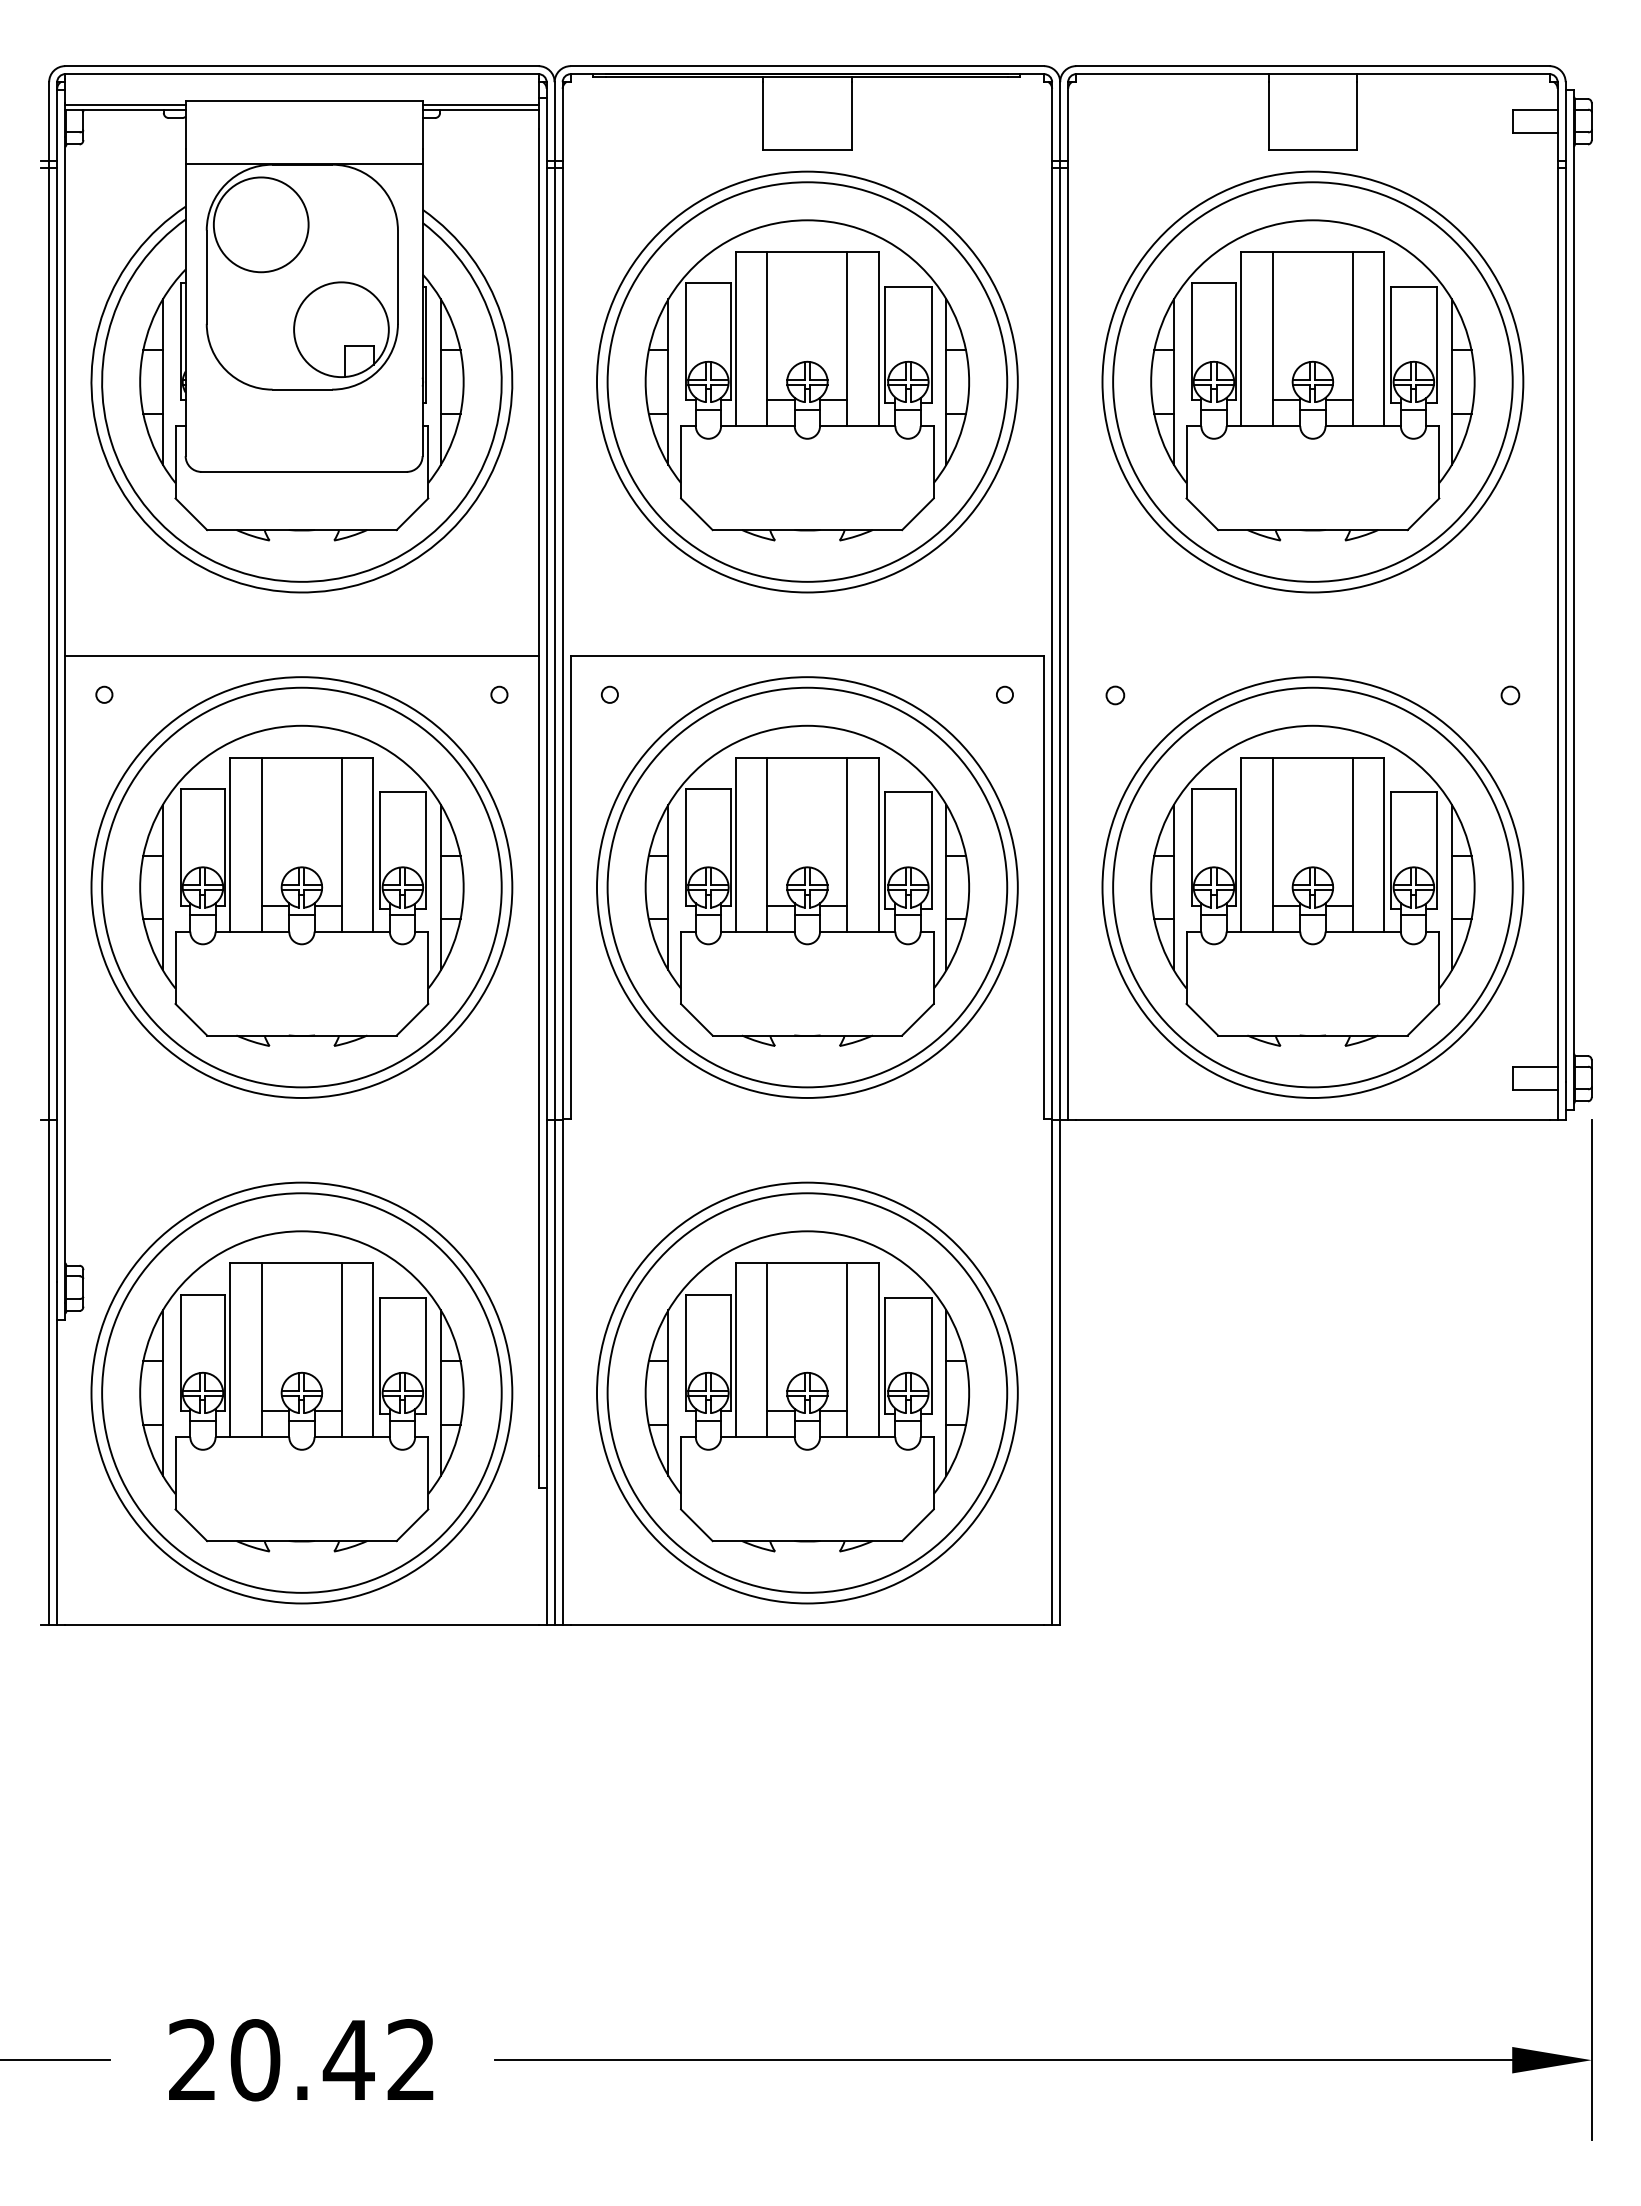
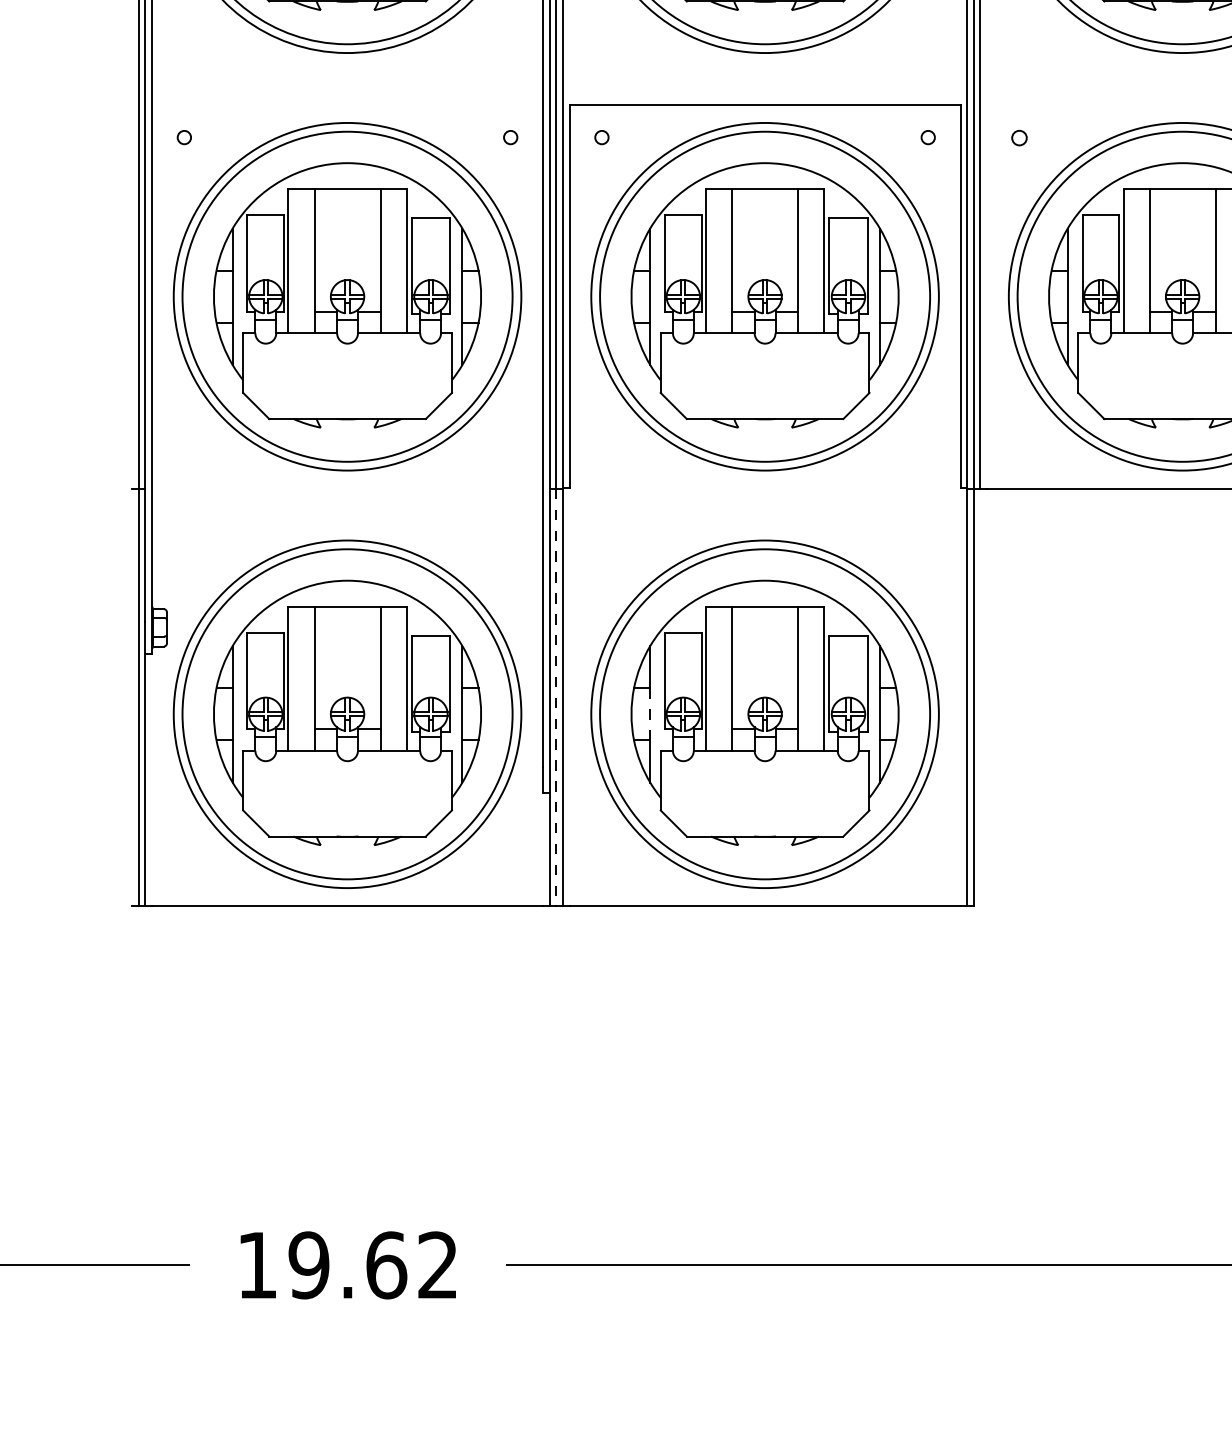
line: (301, 655) -> (347, 105), removed
line: (554, 1373) -> (556, 698), solid -> dashed
line: (668, 1393) -> (650, 714), solid -> dashed
text: (271, 2060) -> (322, 1265), 20.42 -> 19.62

